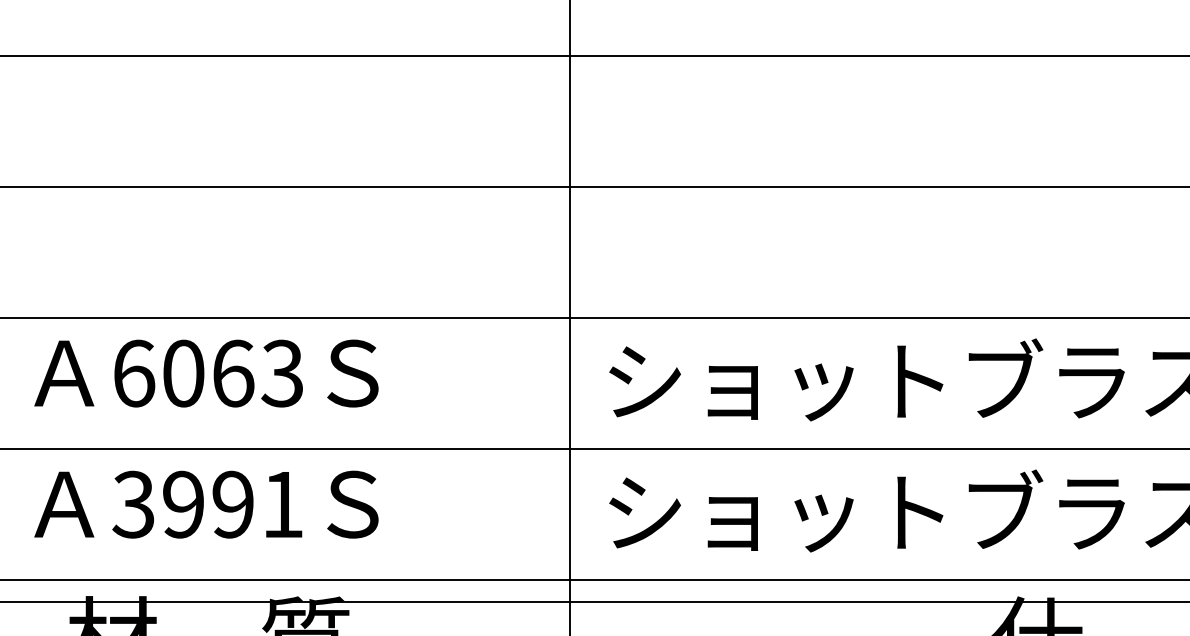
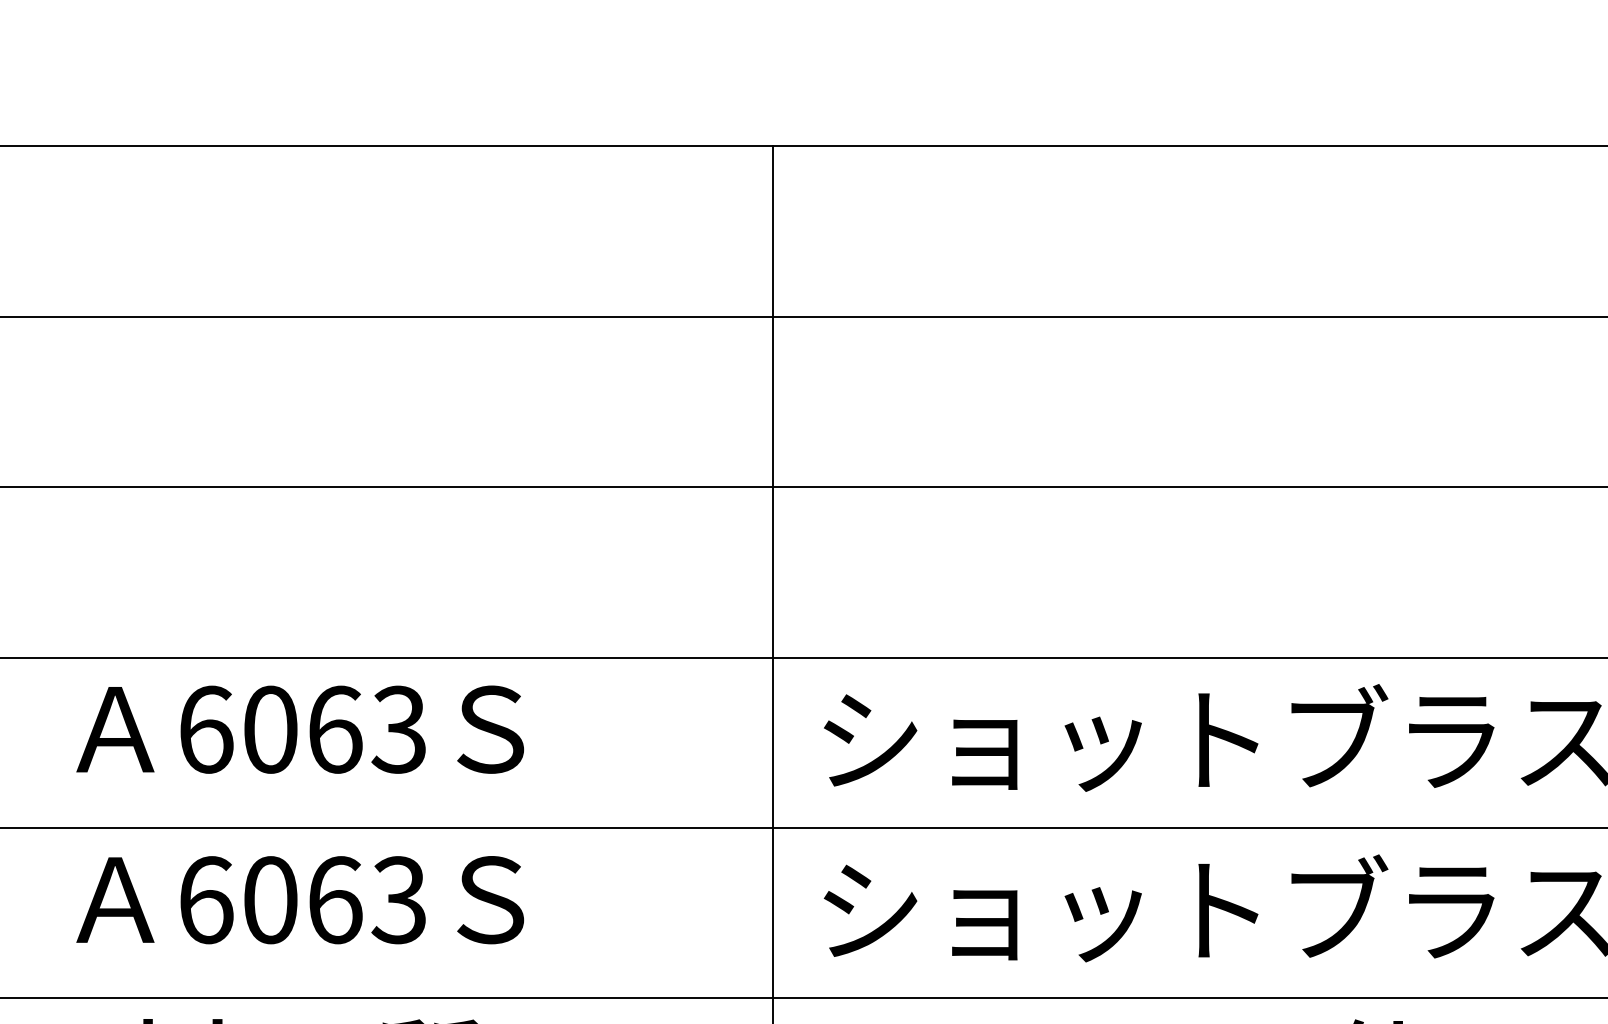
text: (207, 504) -> (301, 900), 3991 -> 6063

